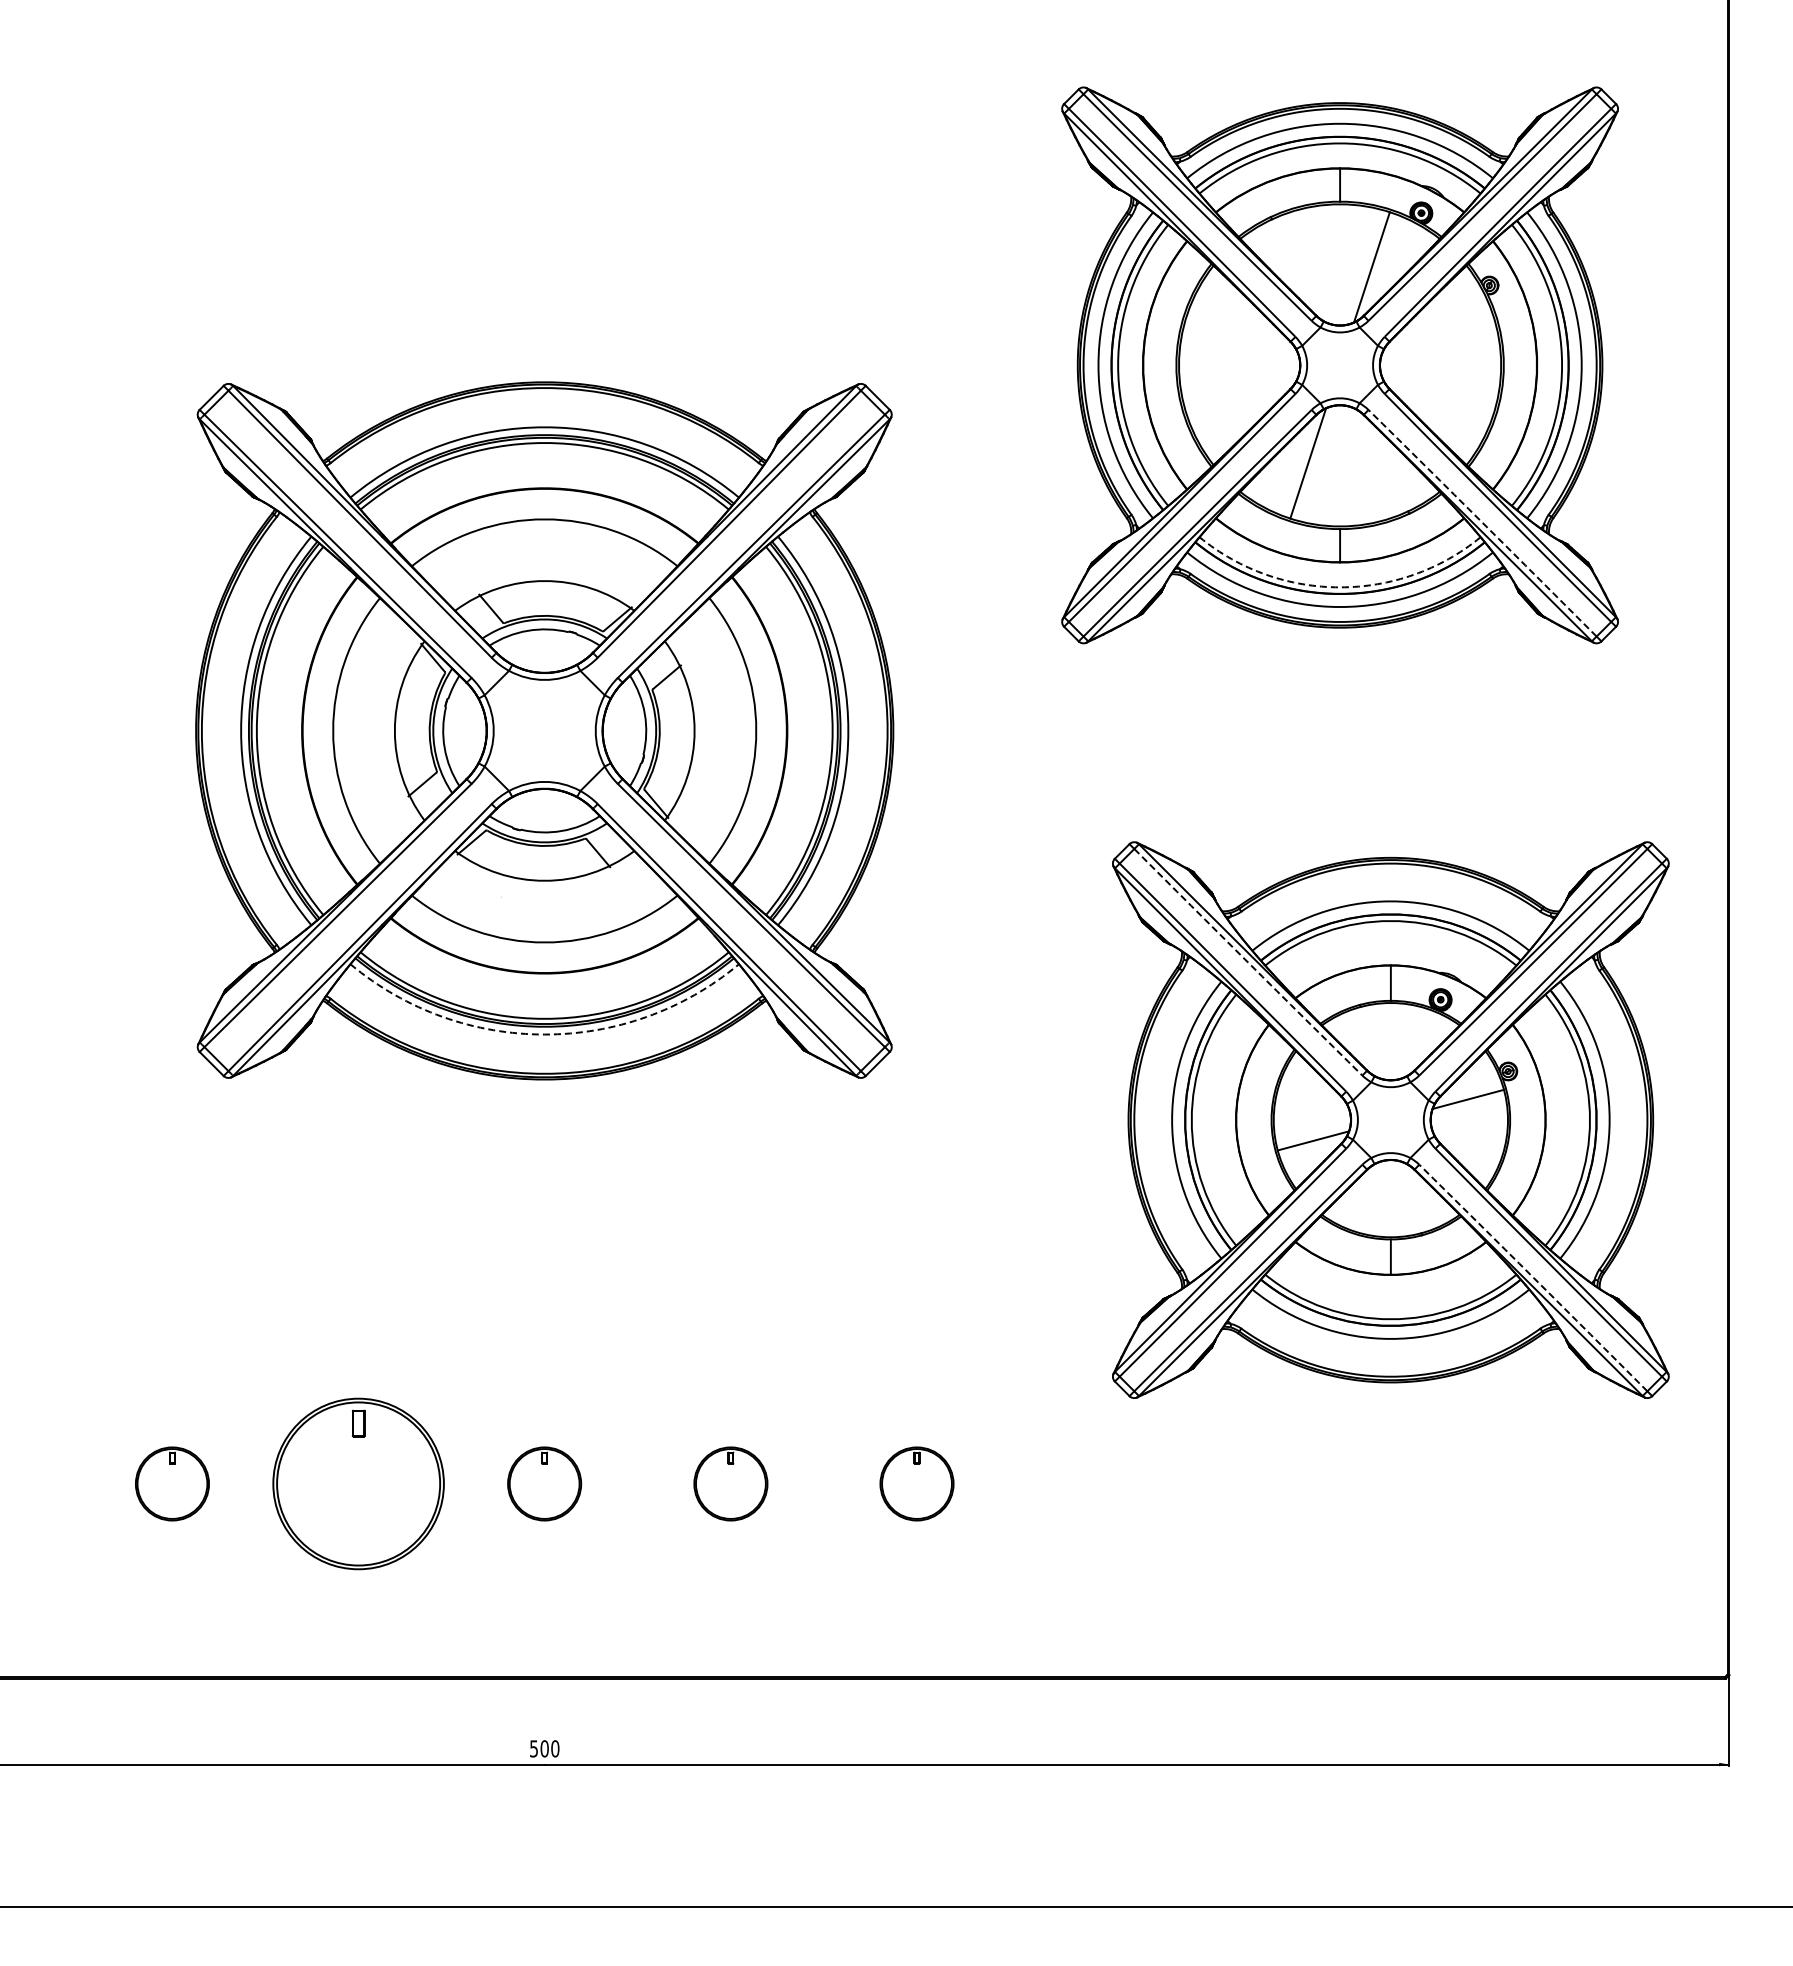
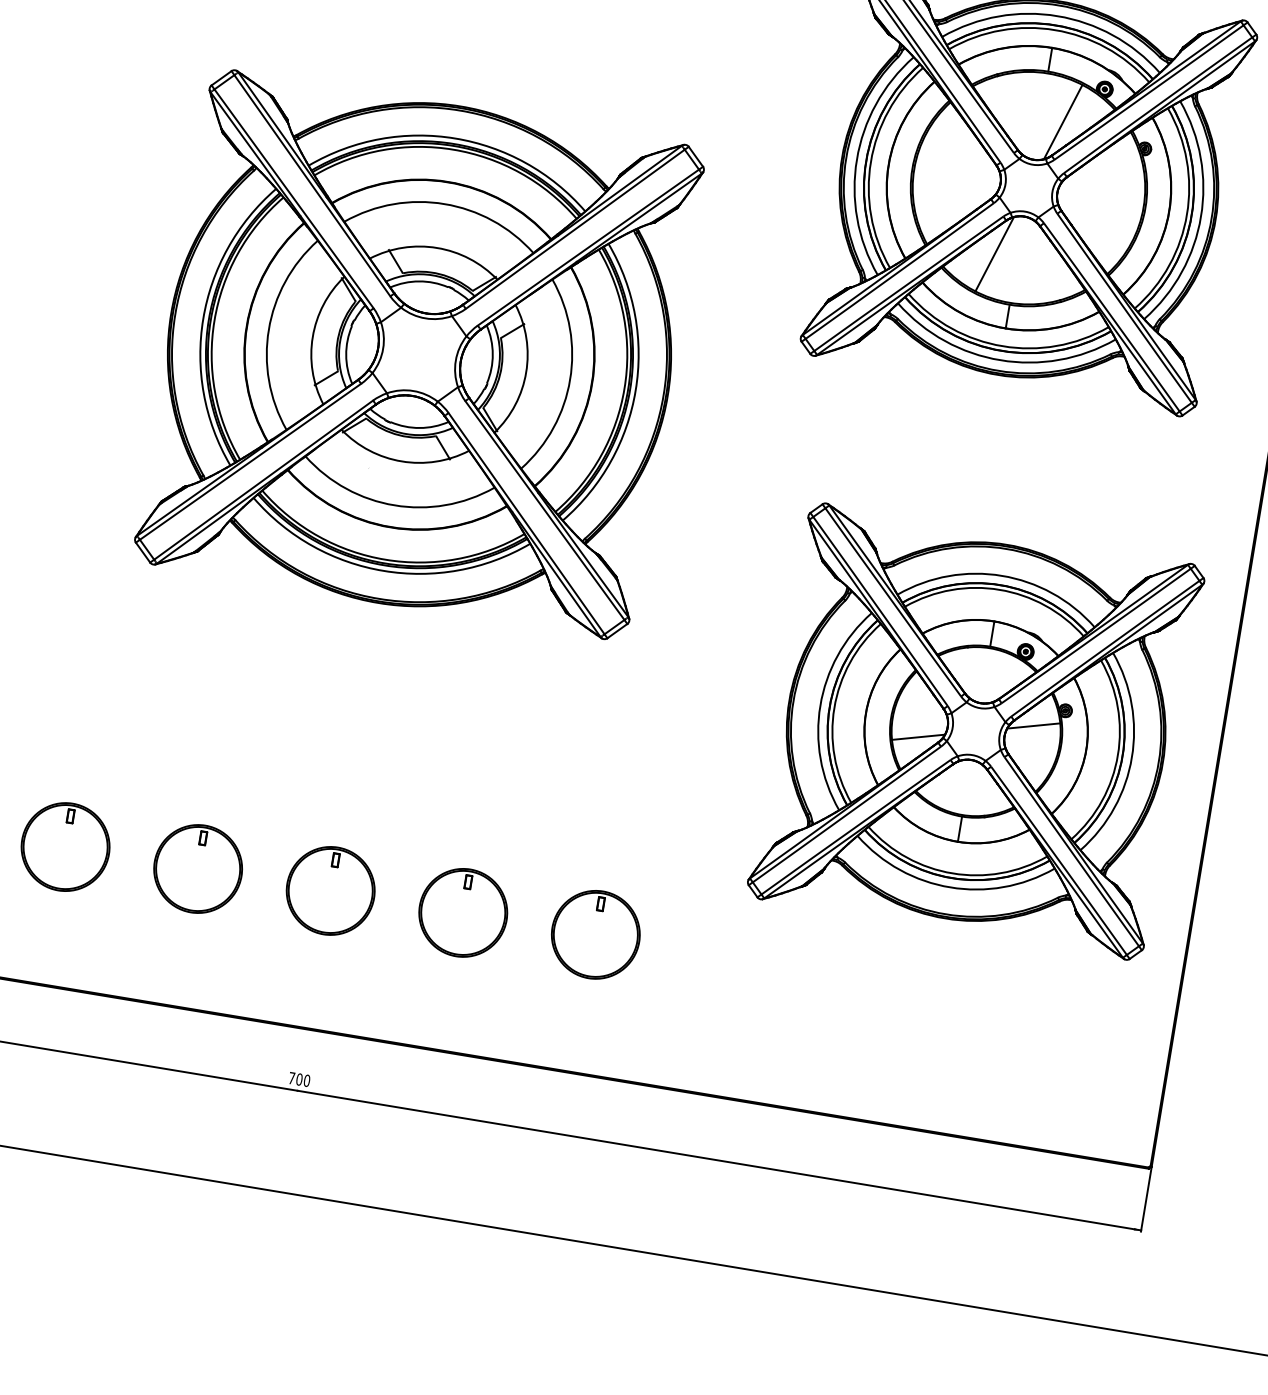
arc: (1482, 523) -> (1111, 317), dashed -> solid
arc: (1340, 587) -> (1003, 346), dashed -> solid
arc: (1248, 962) -> (893, 602), dashed -> solid
arc: (544, 1034) -> (383, 570), dashed -> solid
arc: (1533, 1277) -> (1059, 860), dashed -> solid
part: (172, 1483) -> (65, 846), size x1.67
part: (358, 1483) -> (198, 868), size x0.71
part: (544, 1483) -> (330, 890), size x1.67
part: (730, 1483) -> (463, 912), size x1.67
part: (916, 1483) -> (595, 934), size x1.67
text: (533, 1748) -> (291, 1078), 500 -> 700

